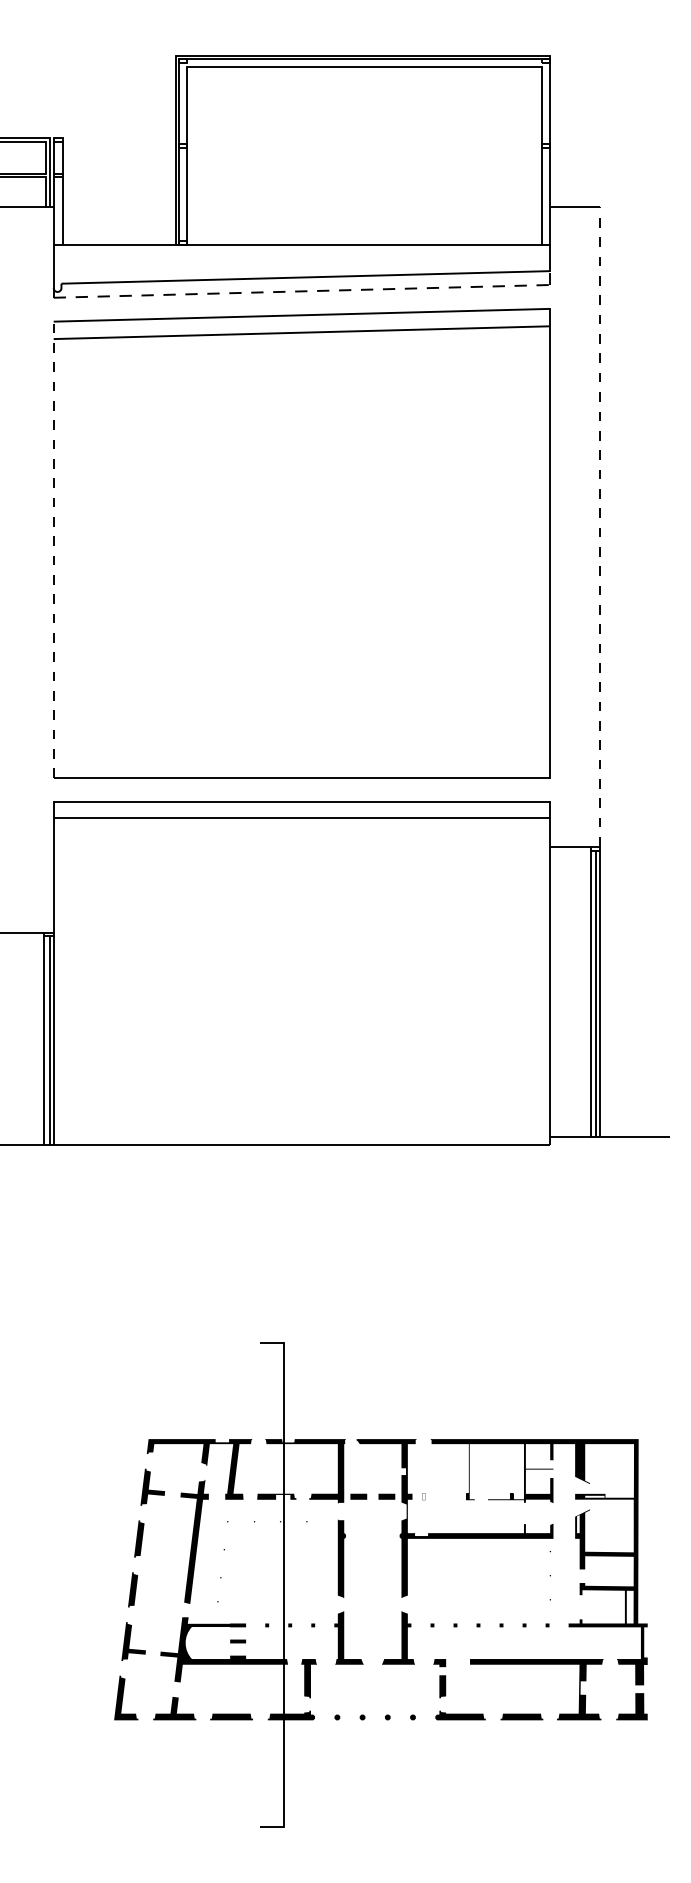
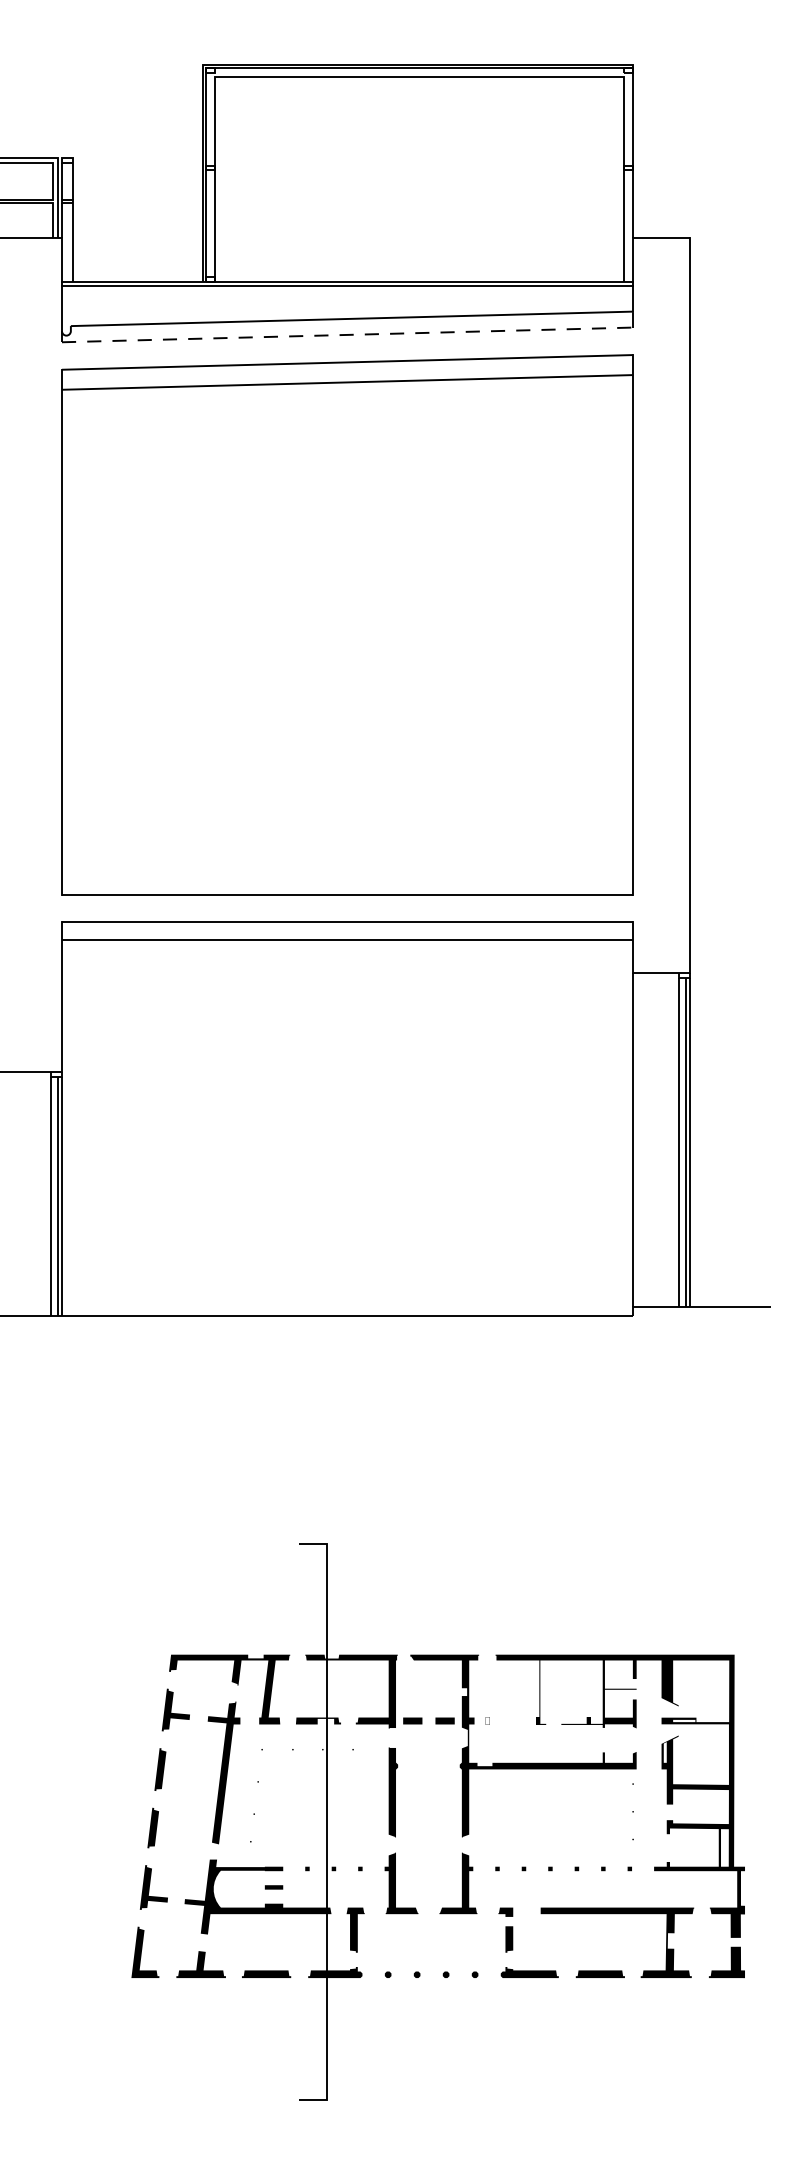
line: (301, 249) -> (346, 286), added
line: (600, 527) -> (690, 606), dashed -> solid
line: (53, 549) -> (61, 631), dashed -> solid

